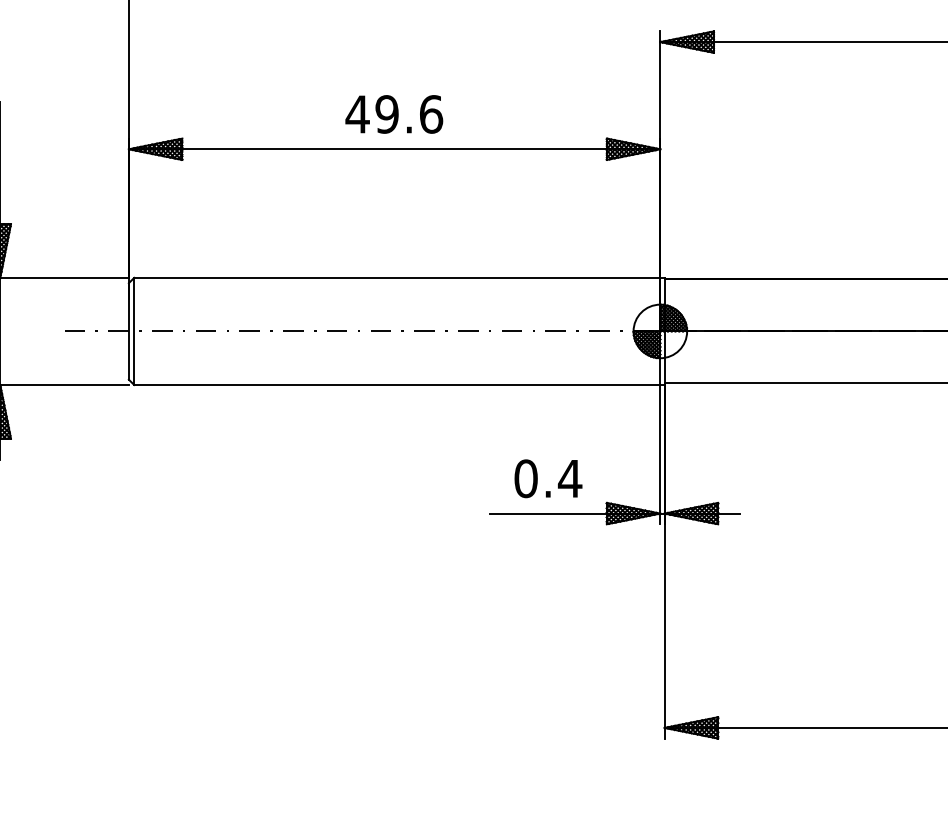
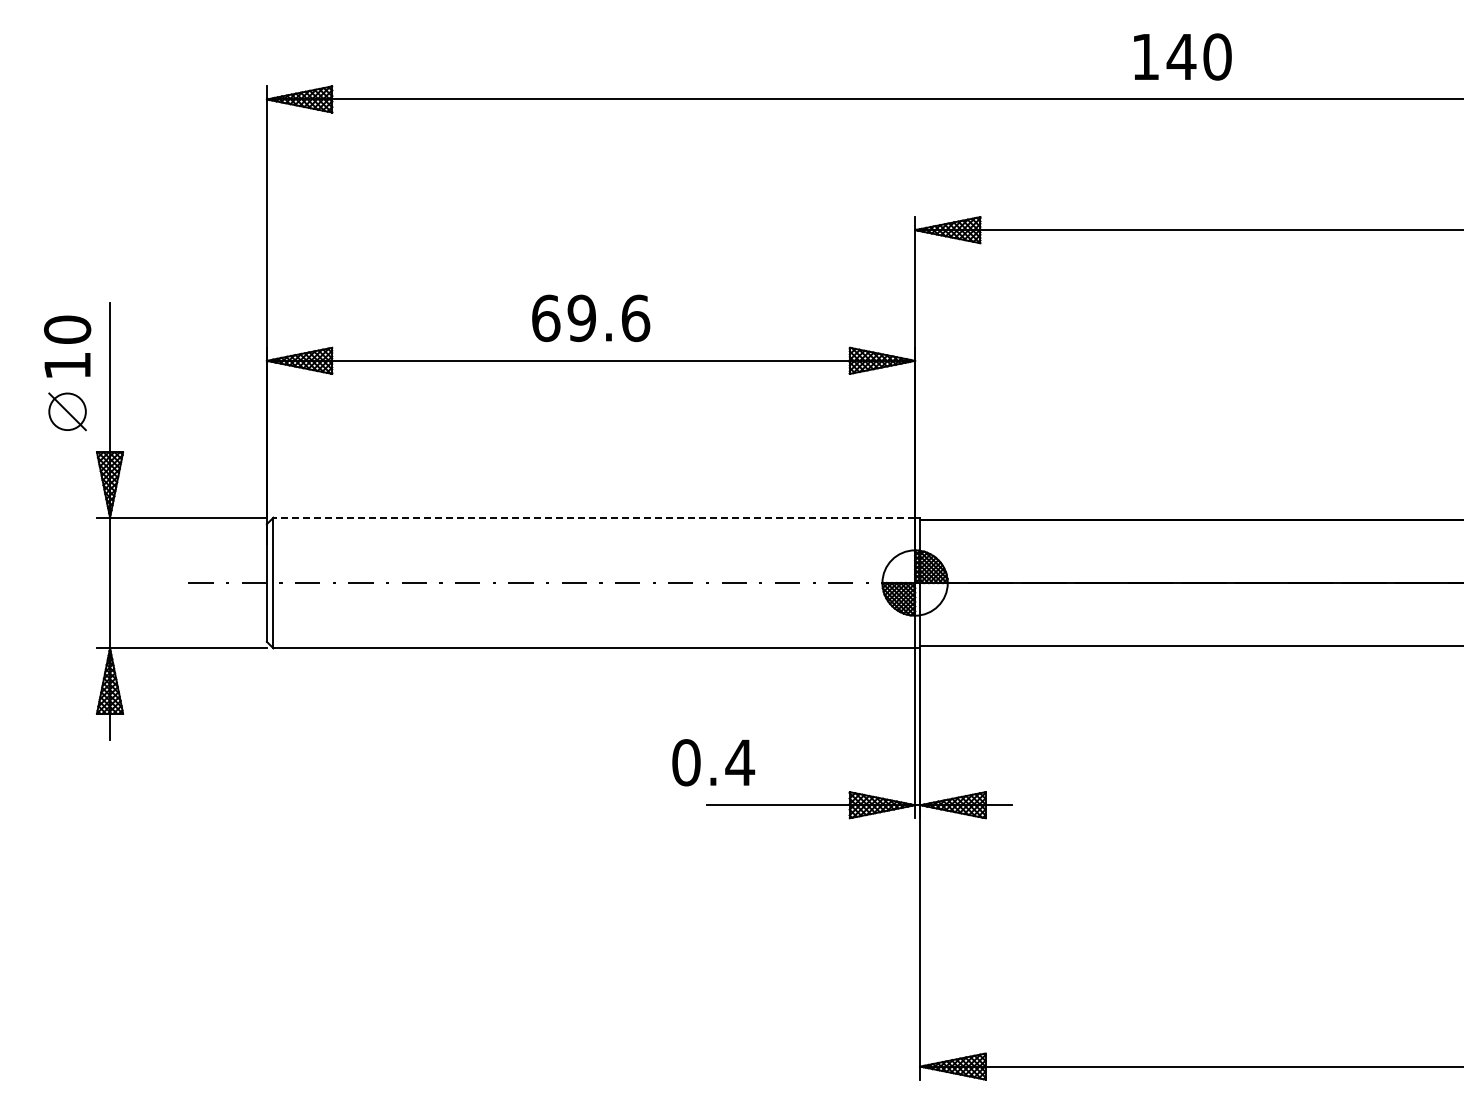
text: (357, 114) -> (545, 318), 49.6 -> 69.6
line: (397, 277) -> (594, 517), solid -> dashed
text: (548, 478) -> (713, 762), moved

